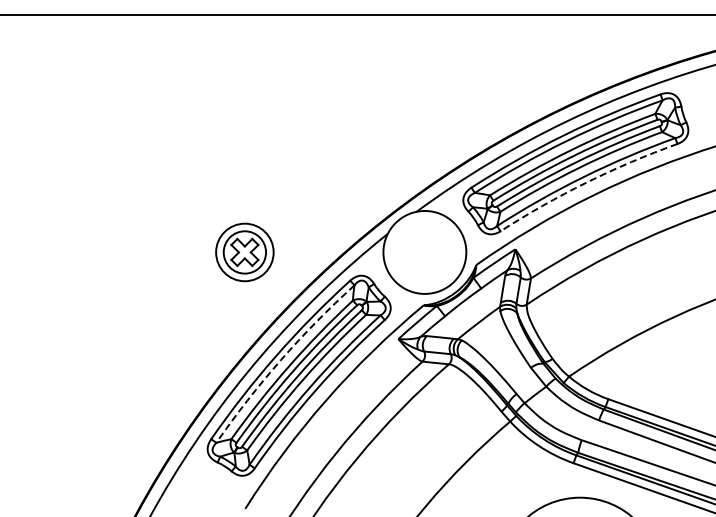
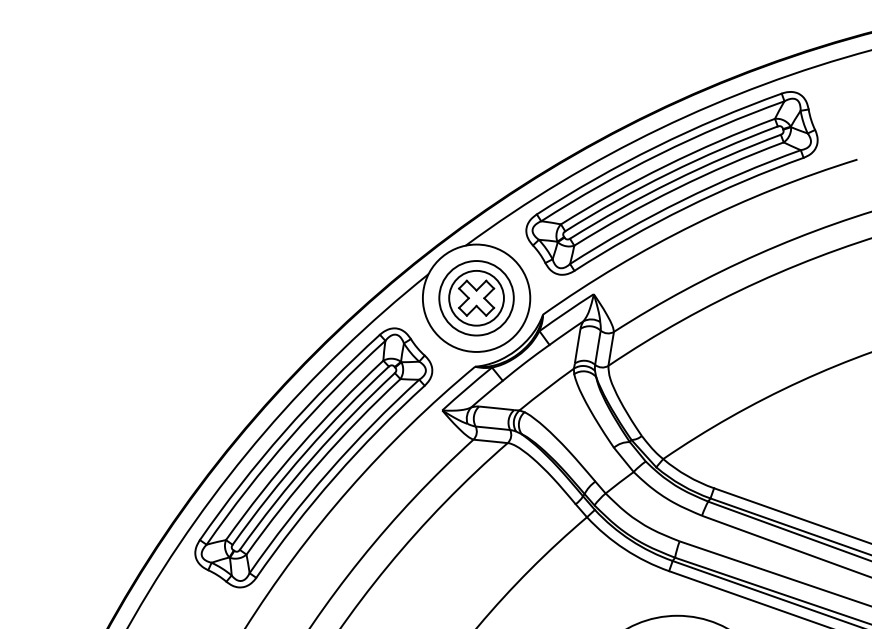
arc: (586, 182) -> (685, 207), dashed -> solid
part: (244, 252) -> (476, 298), moved
arc: (280, 360) -> (289, 438), dashed -> solid

